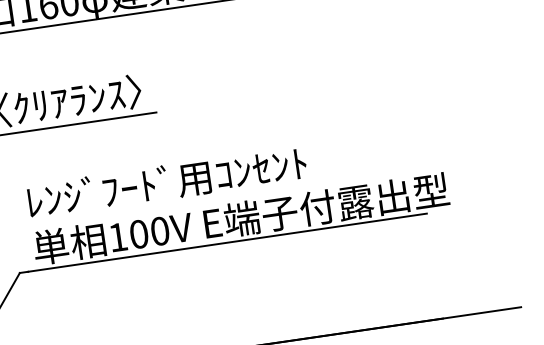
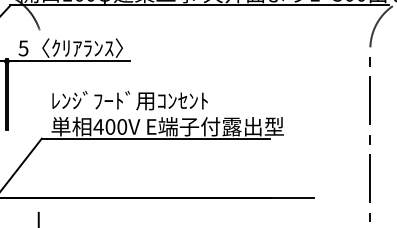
text: (117, 236) -> (98, 126), 100V -> 400V

